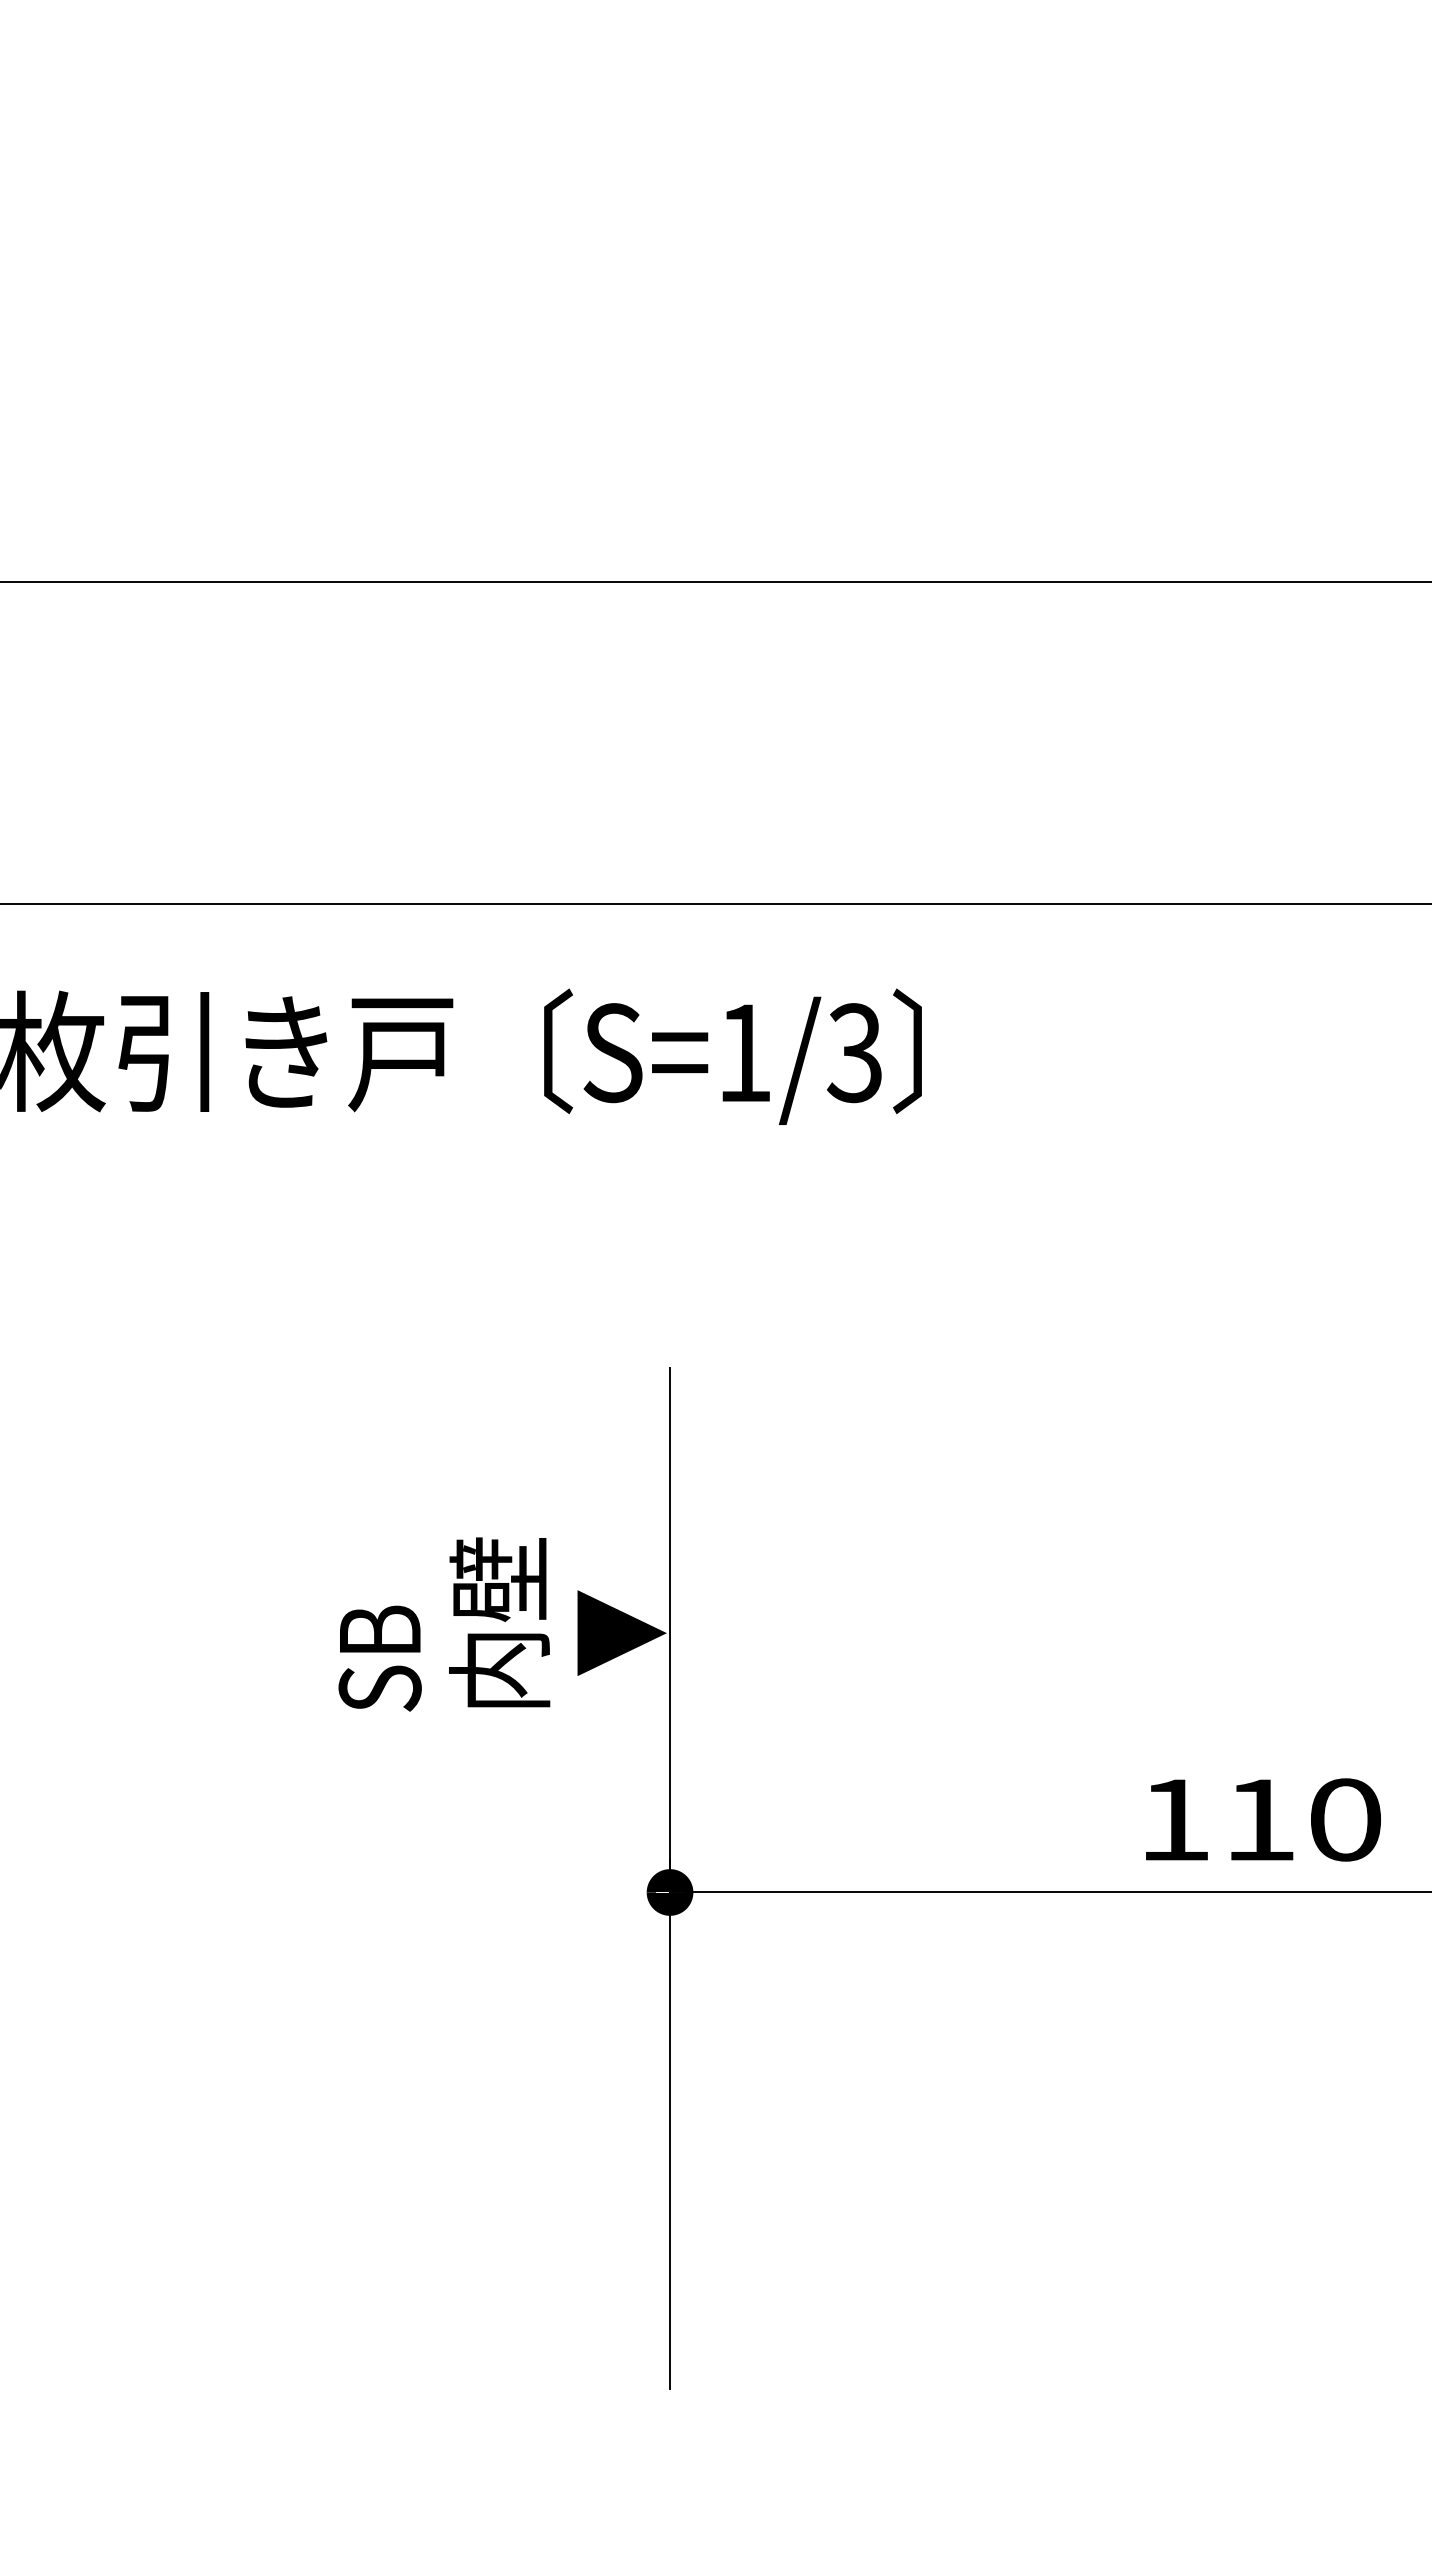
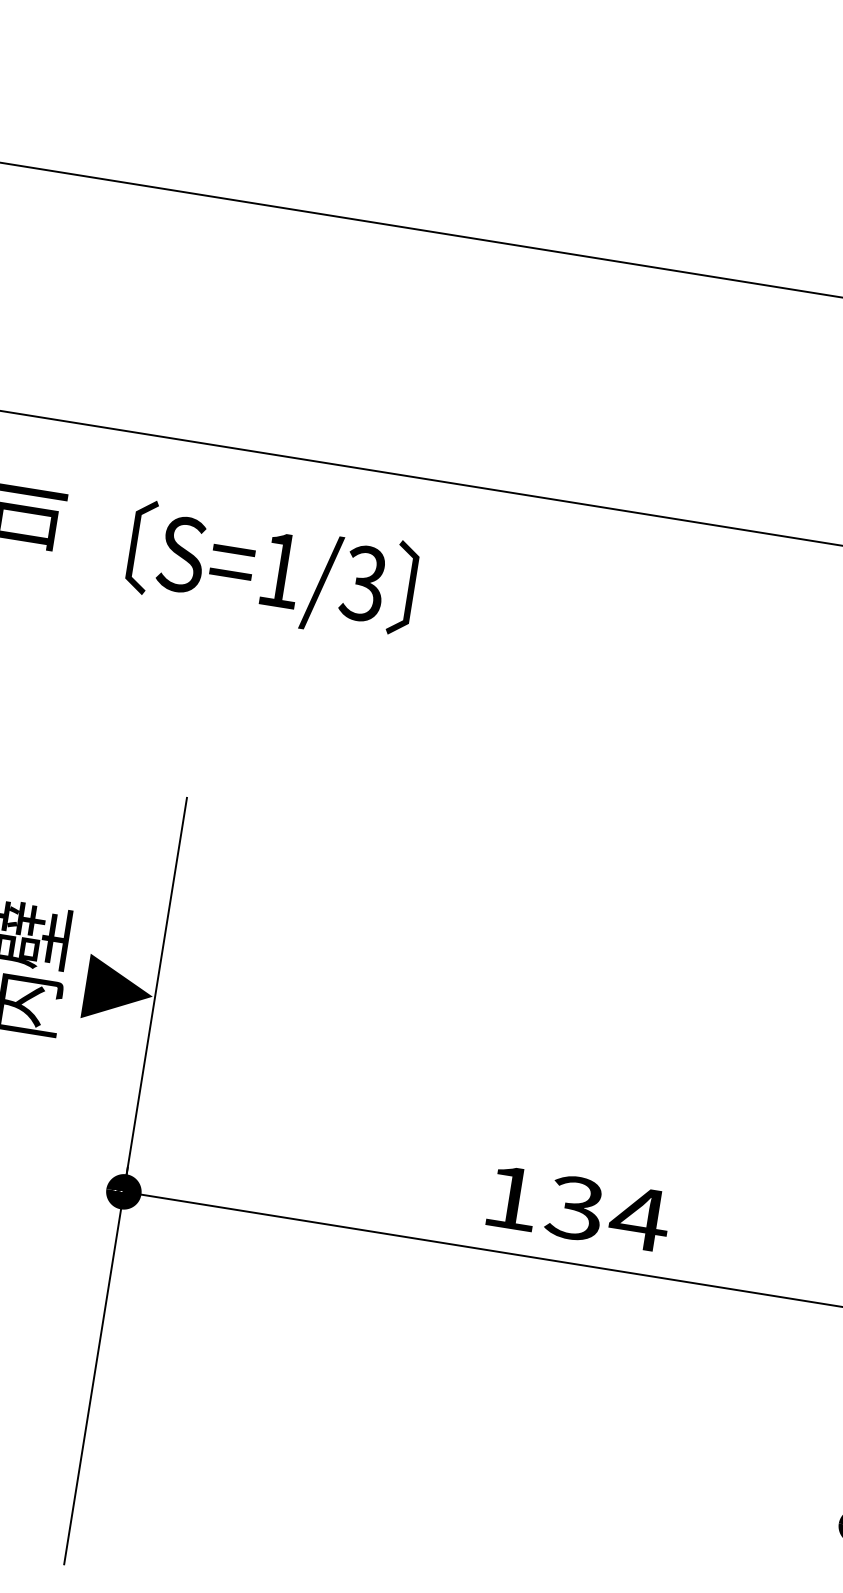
text: (1302, 1819) -> (607, 1213), 110 -> 134

